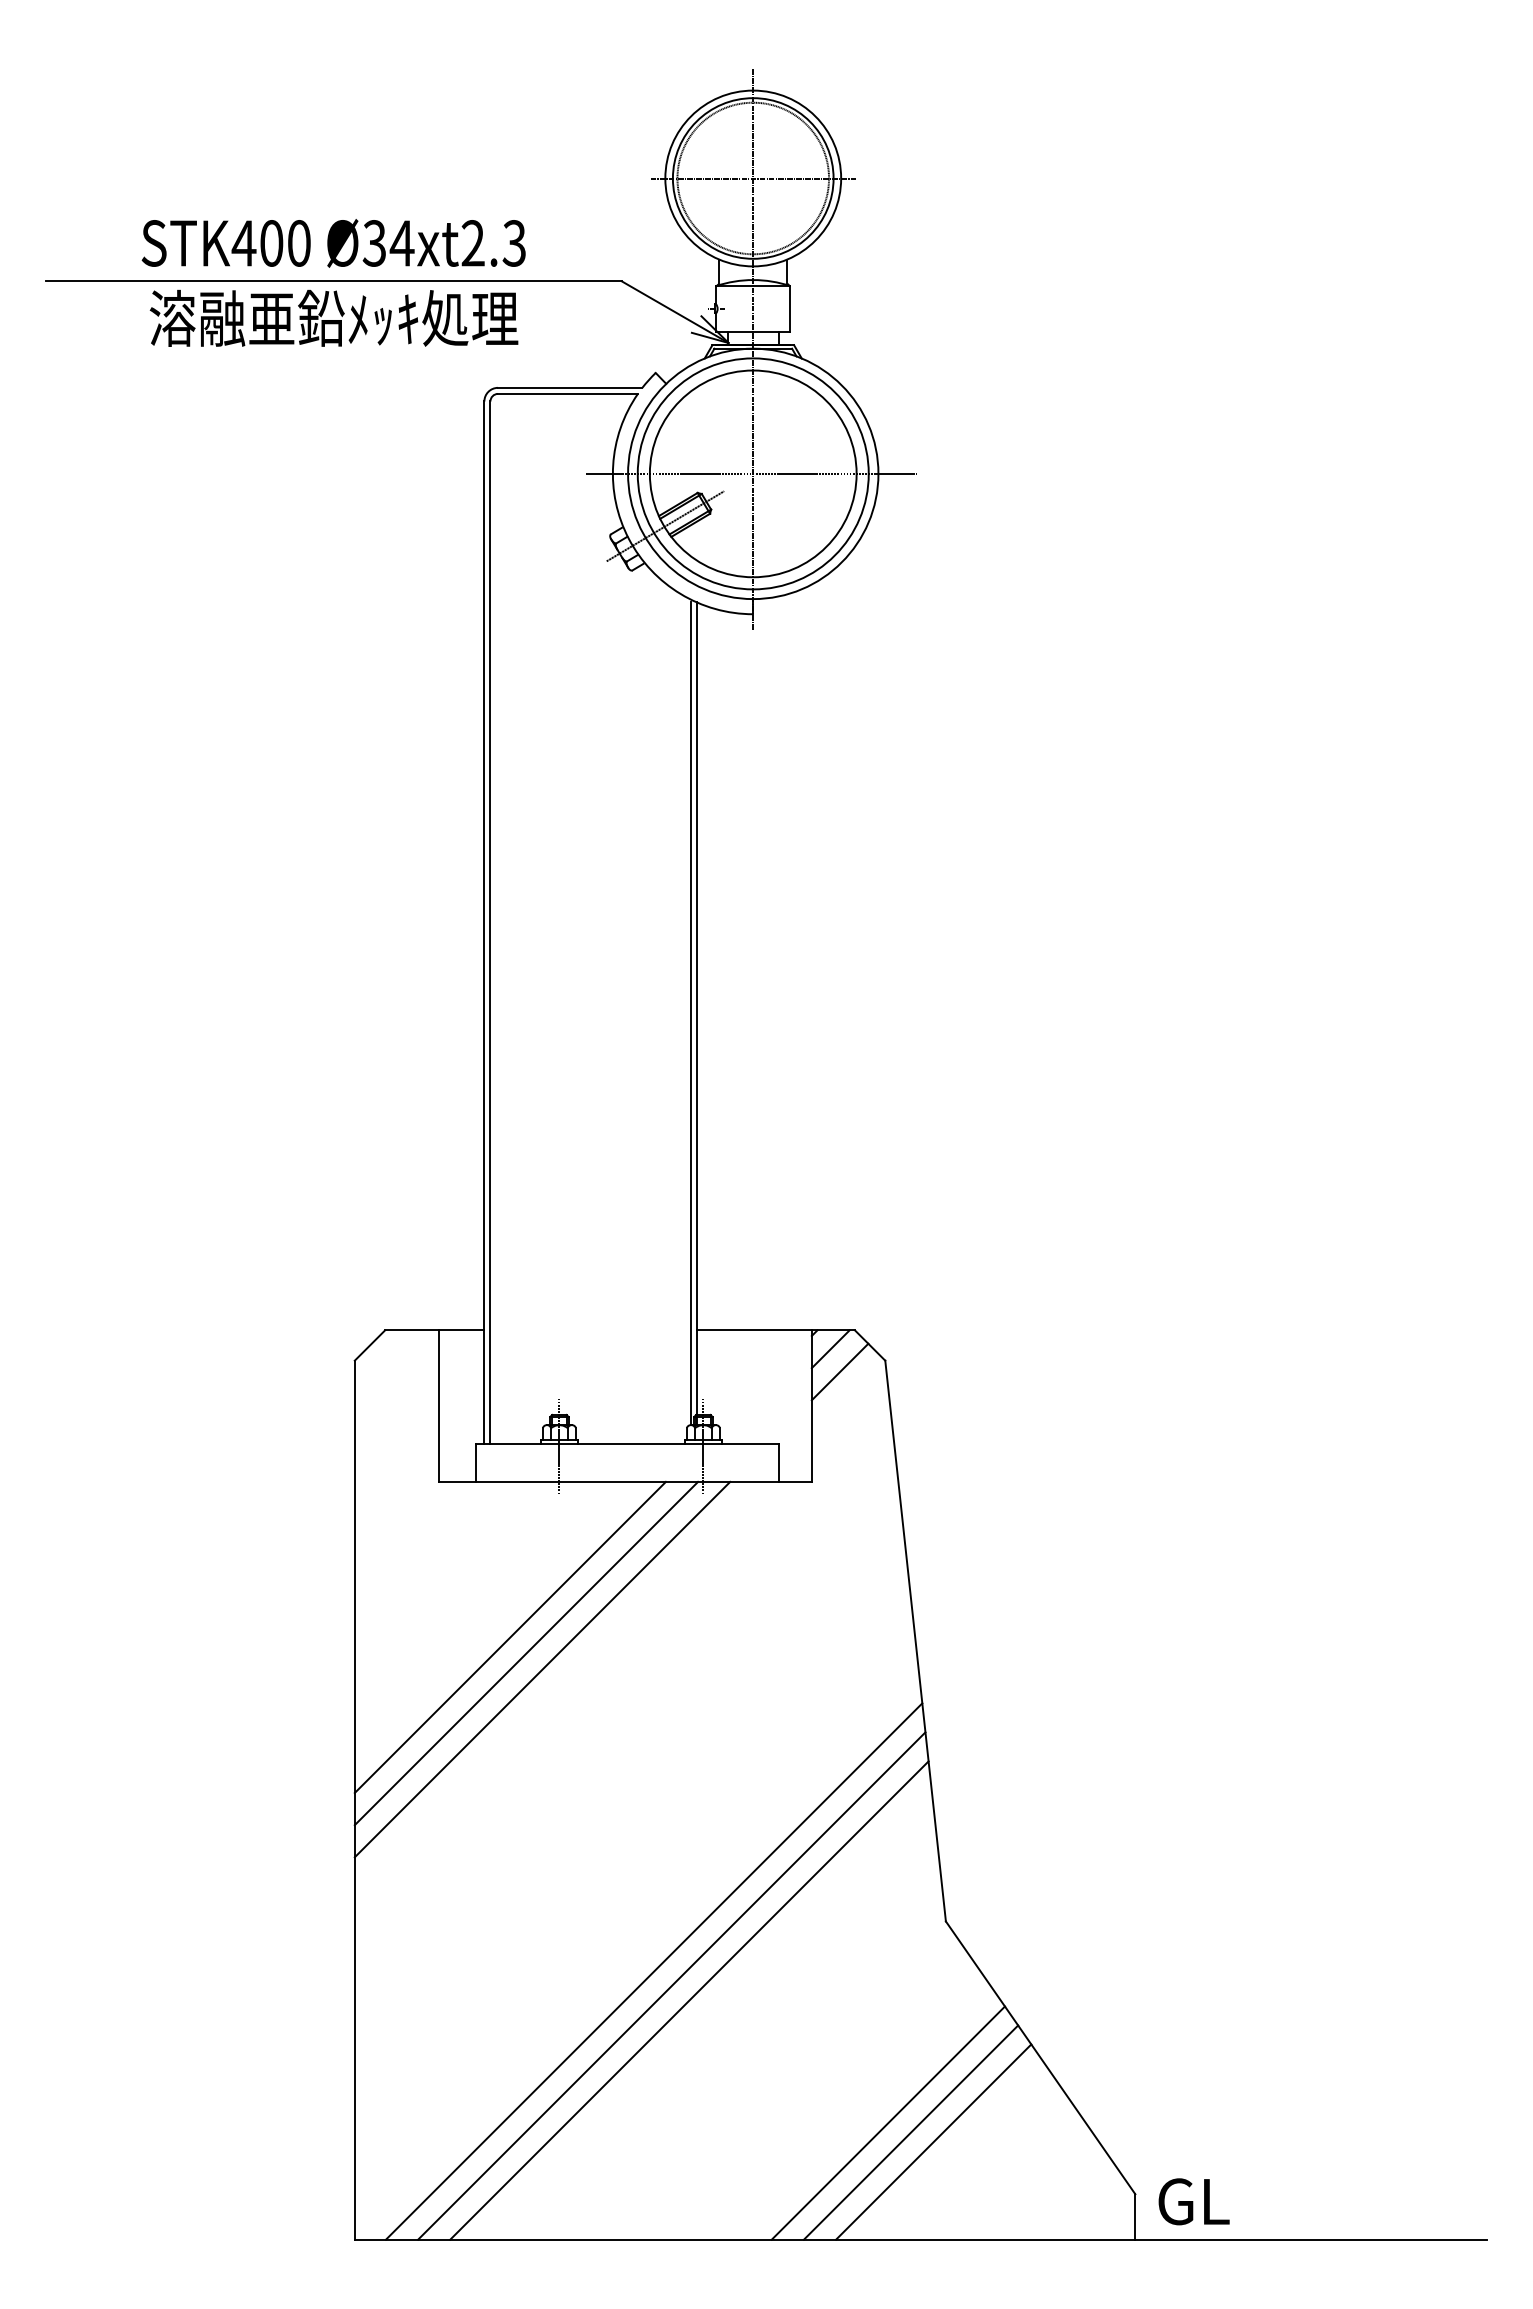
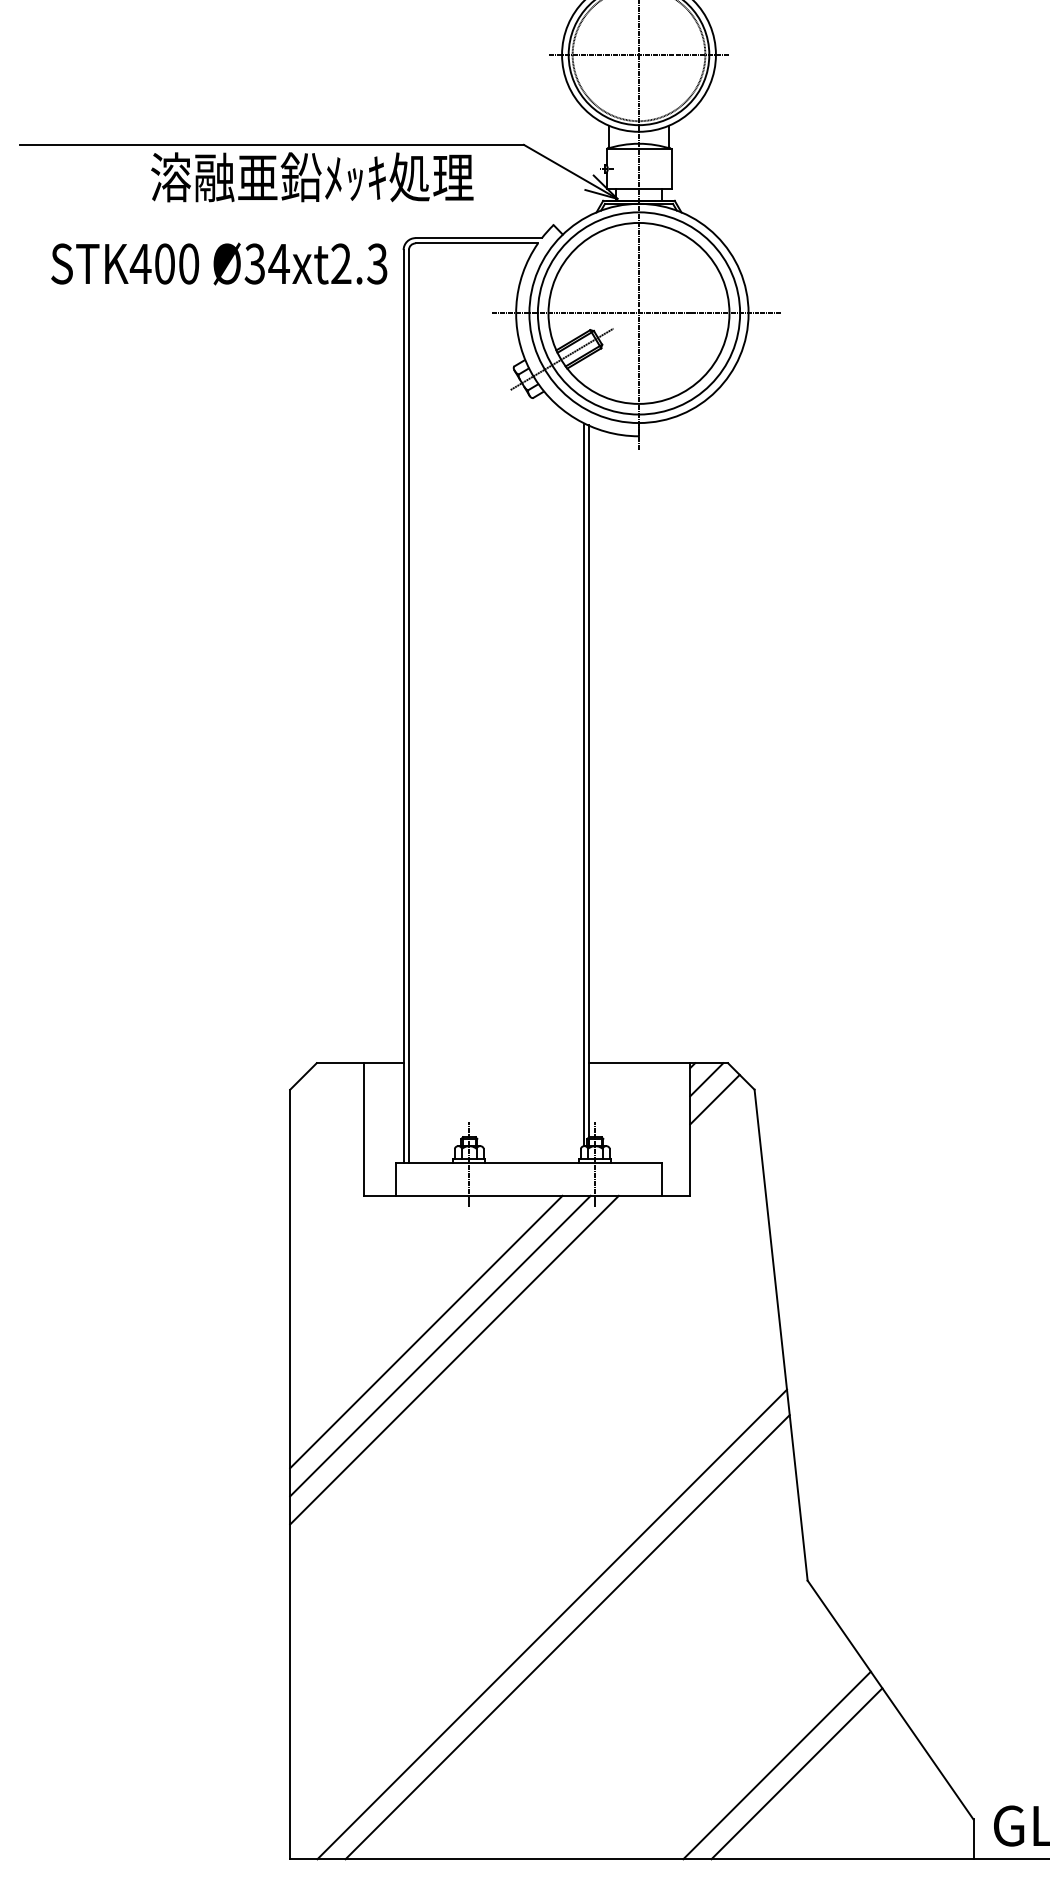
text: (333, 243) -> (219, 264), moved
text: (333, 317) -> (311, 176), moved
line: (689, 2000) -> (583, 1649), removed
line: (887, 2122) -> (756, 1756), removed

